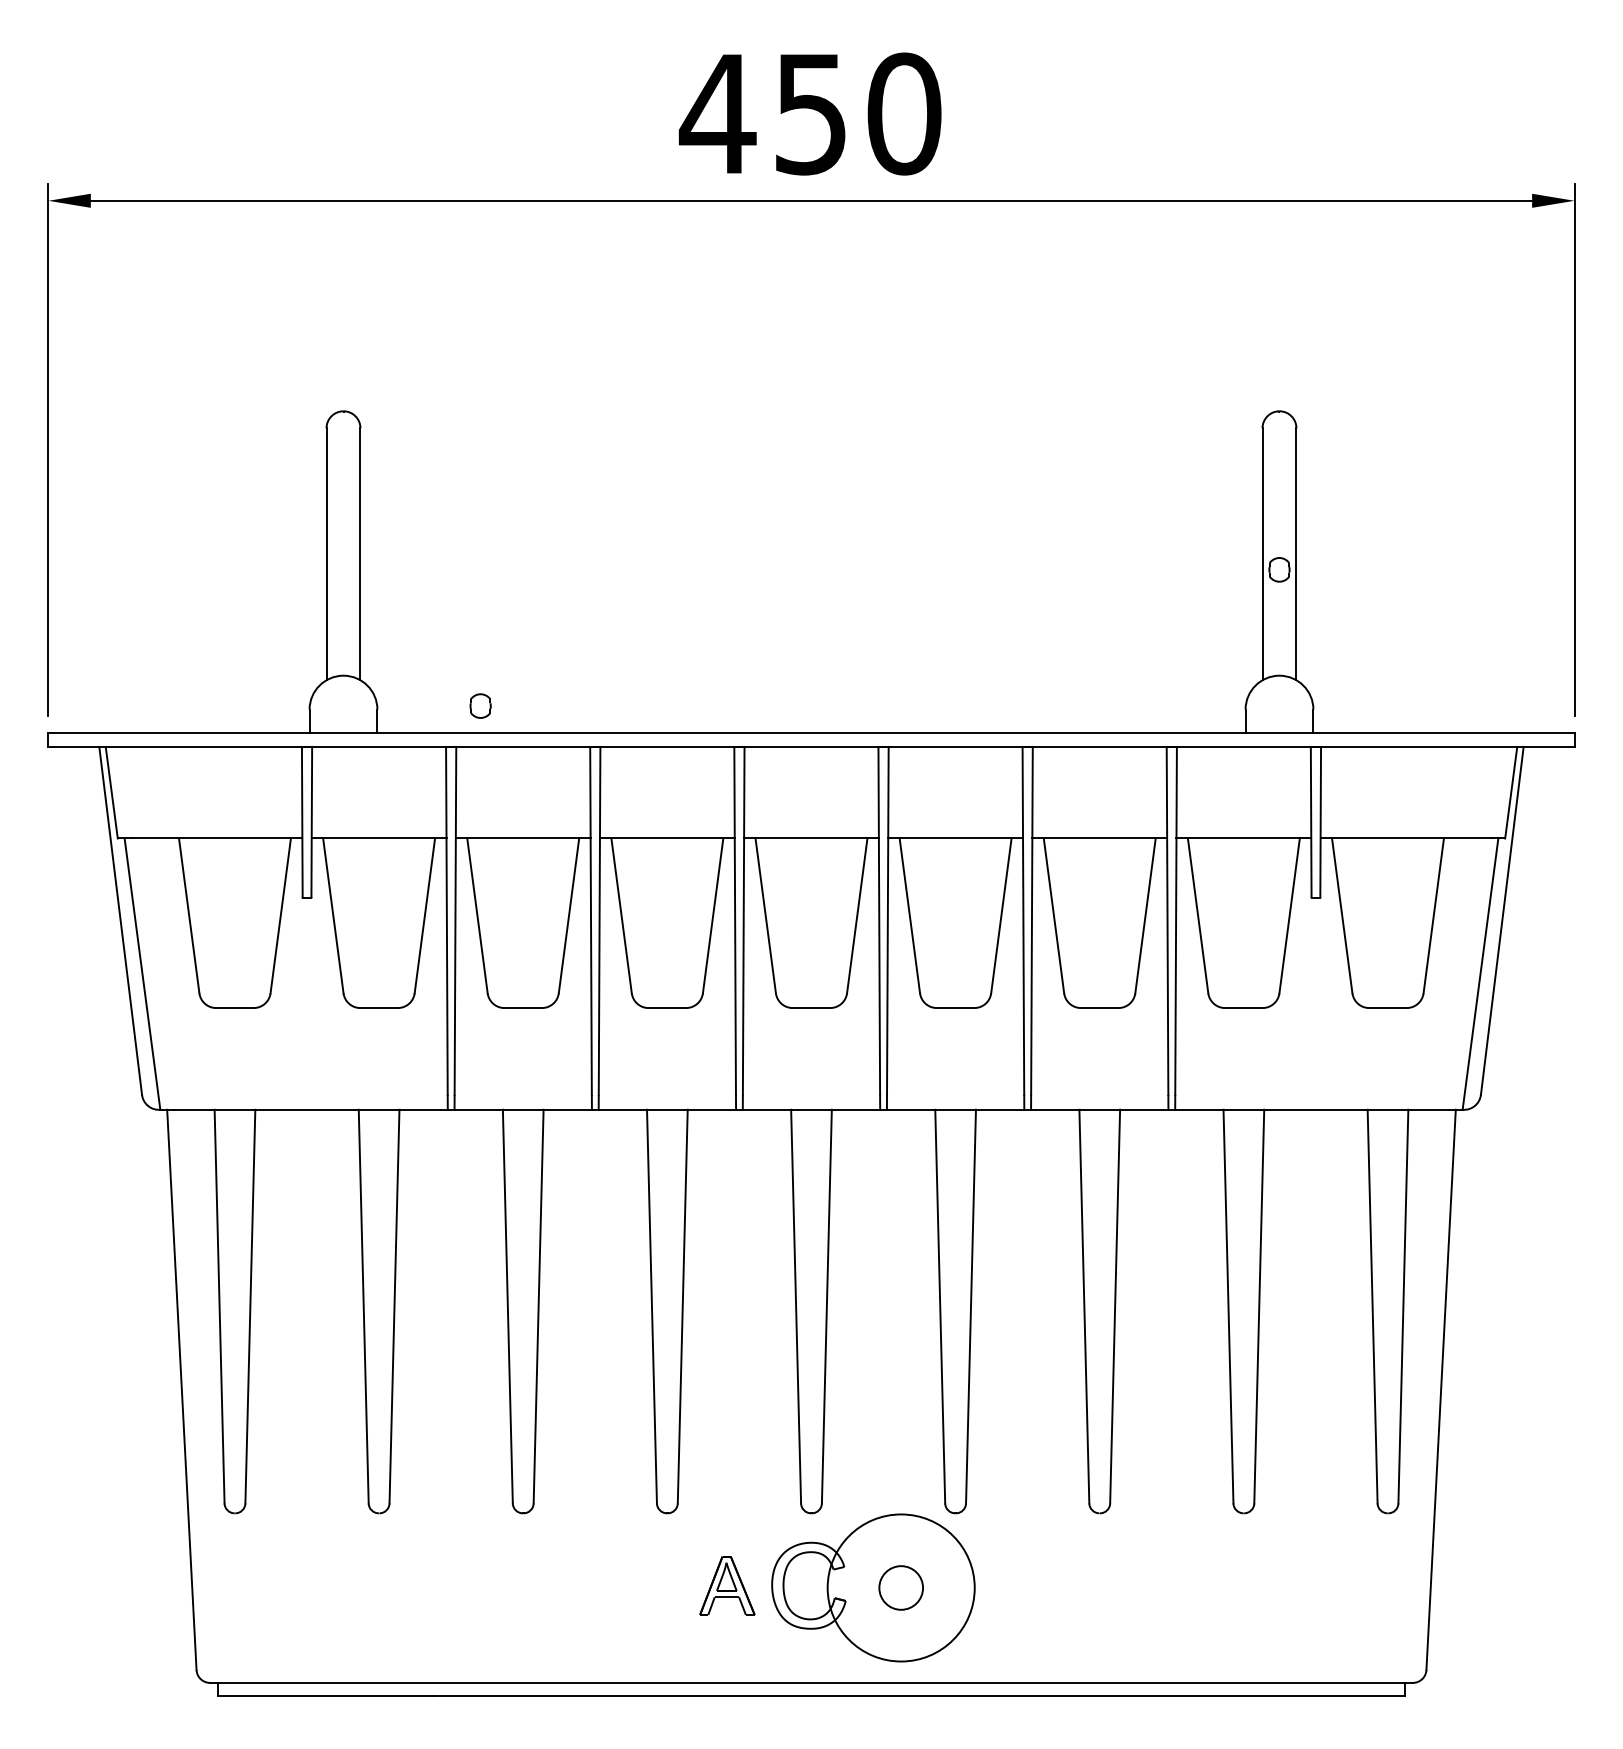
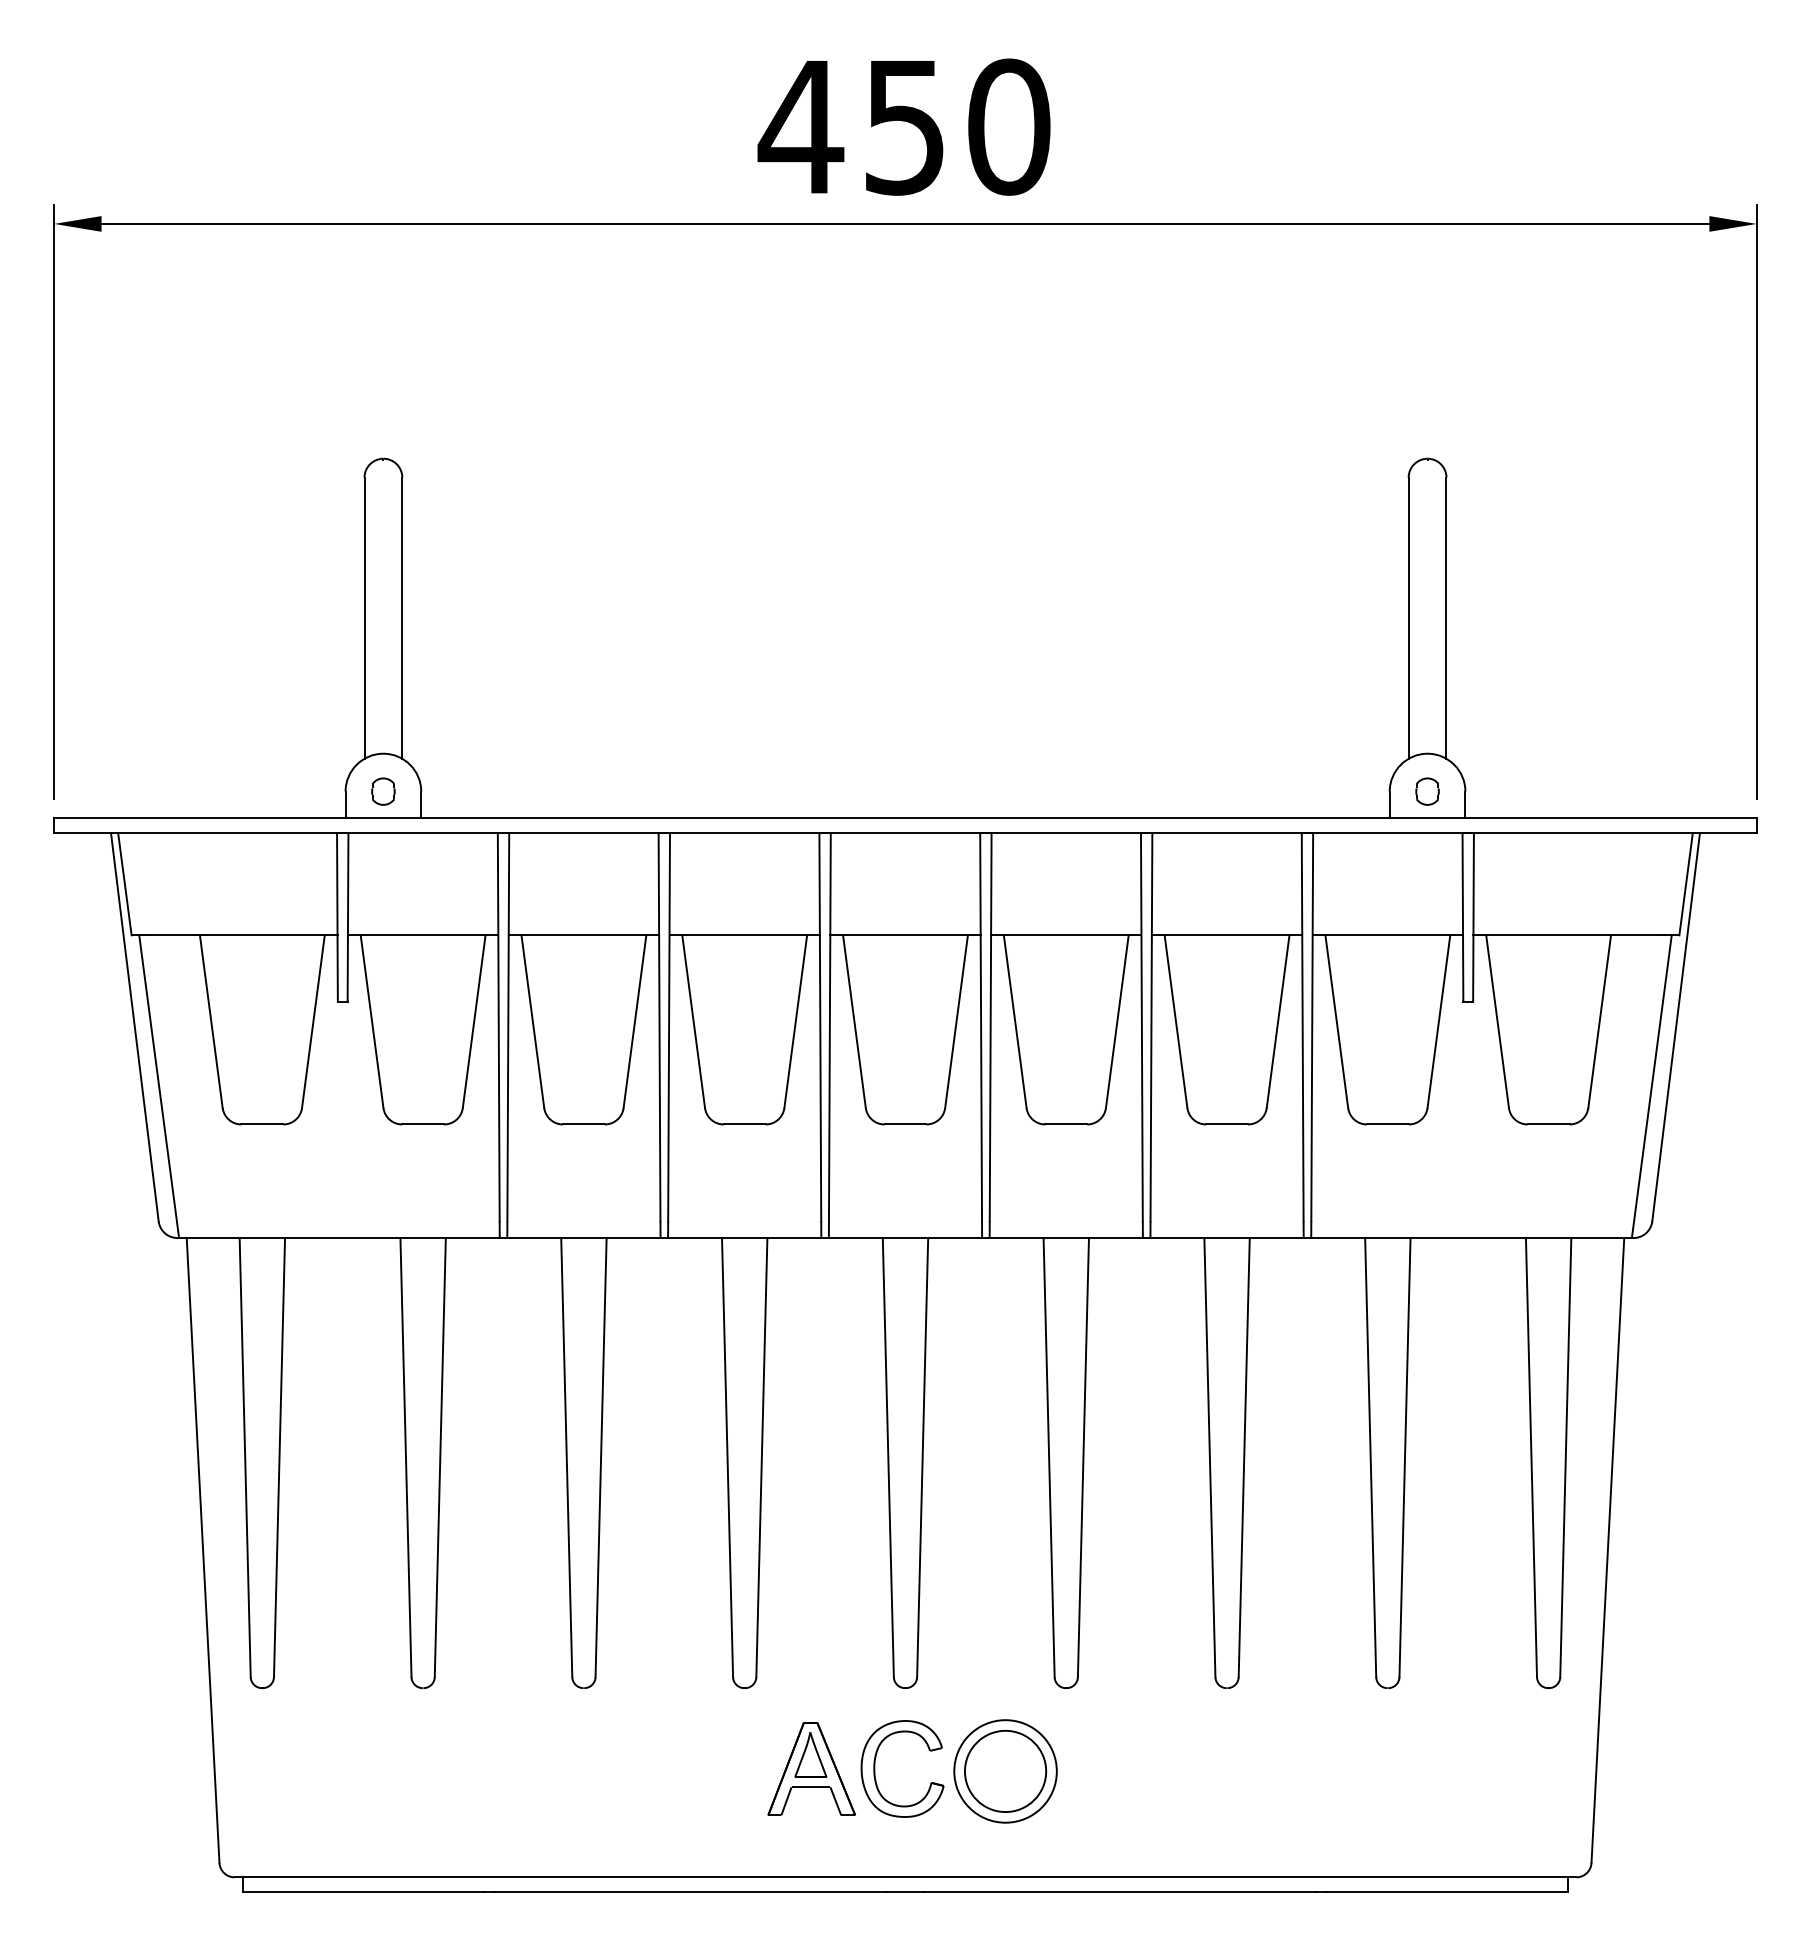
part: (1279, 569) -> (1427, 791), moved
part: (480, 705) -> (383, 791), moved
part: (727, 1585) -> (811, 1768), size x1.43
circle: (901, 1588) -> (1005, 1771), size x0.62
circle: (901, 1588) -> (1005, 1771), size x1.67

